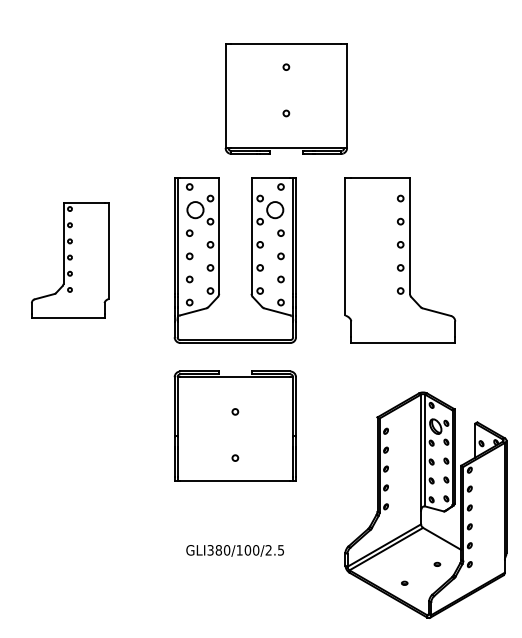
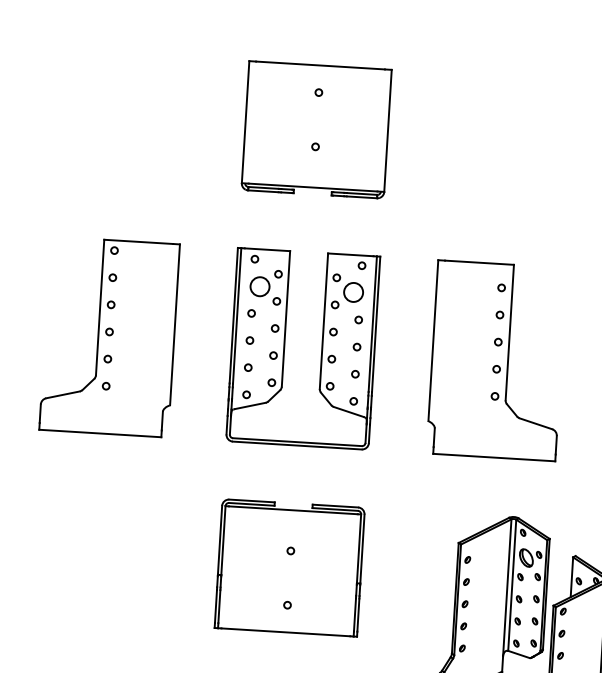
part: (285, 98) -> (315, 129), moved
part: (69, 260) -> (108, 336), size x1.43
part: (234, 425) -> (288, 566), moved

